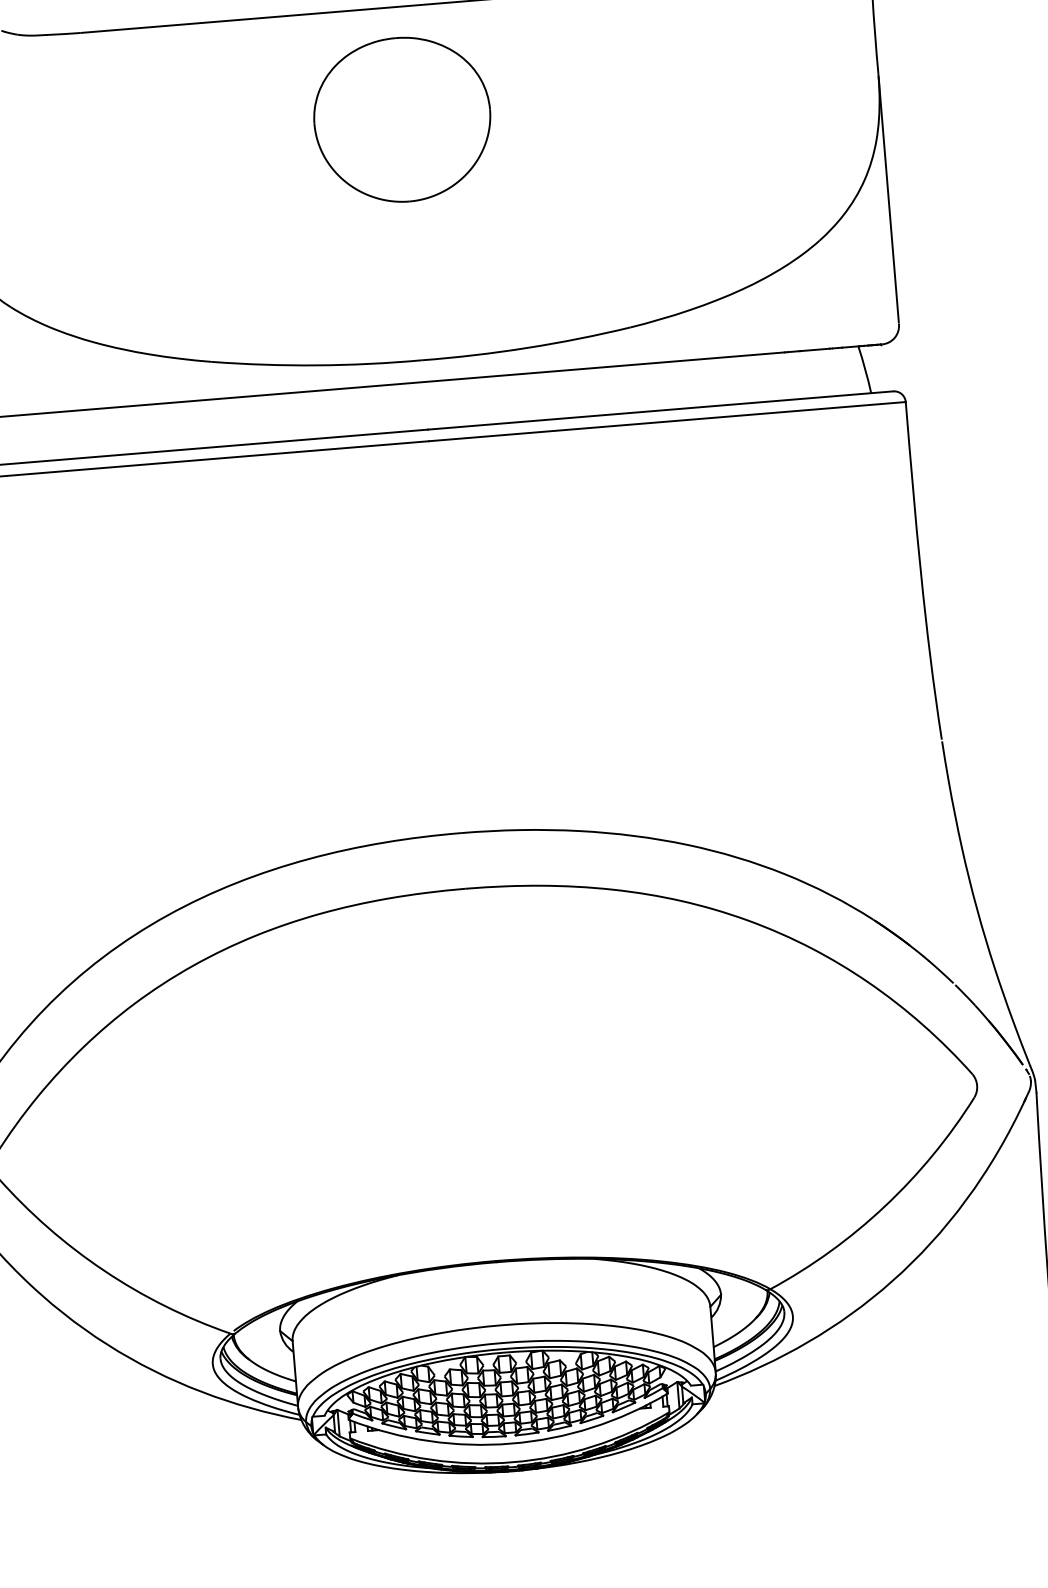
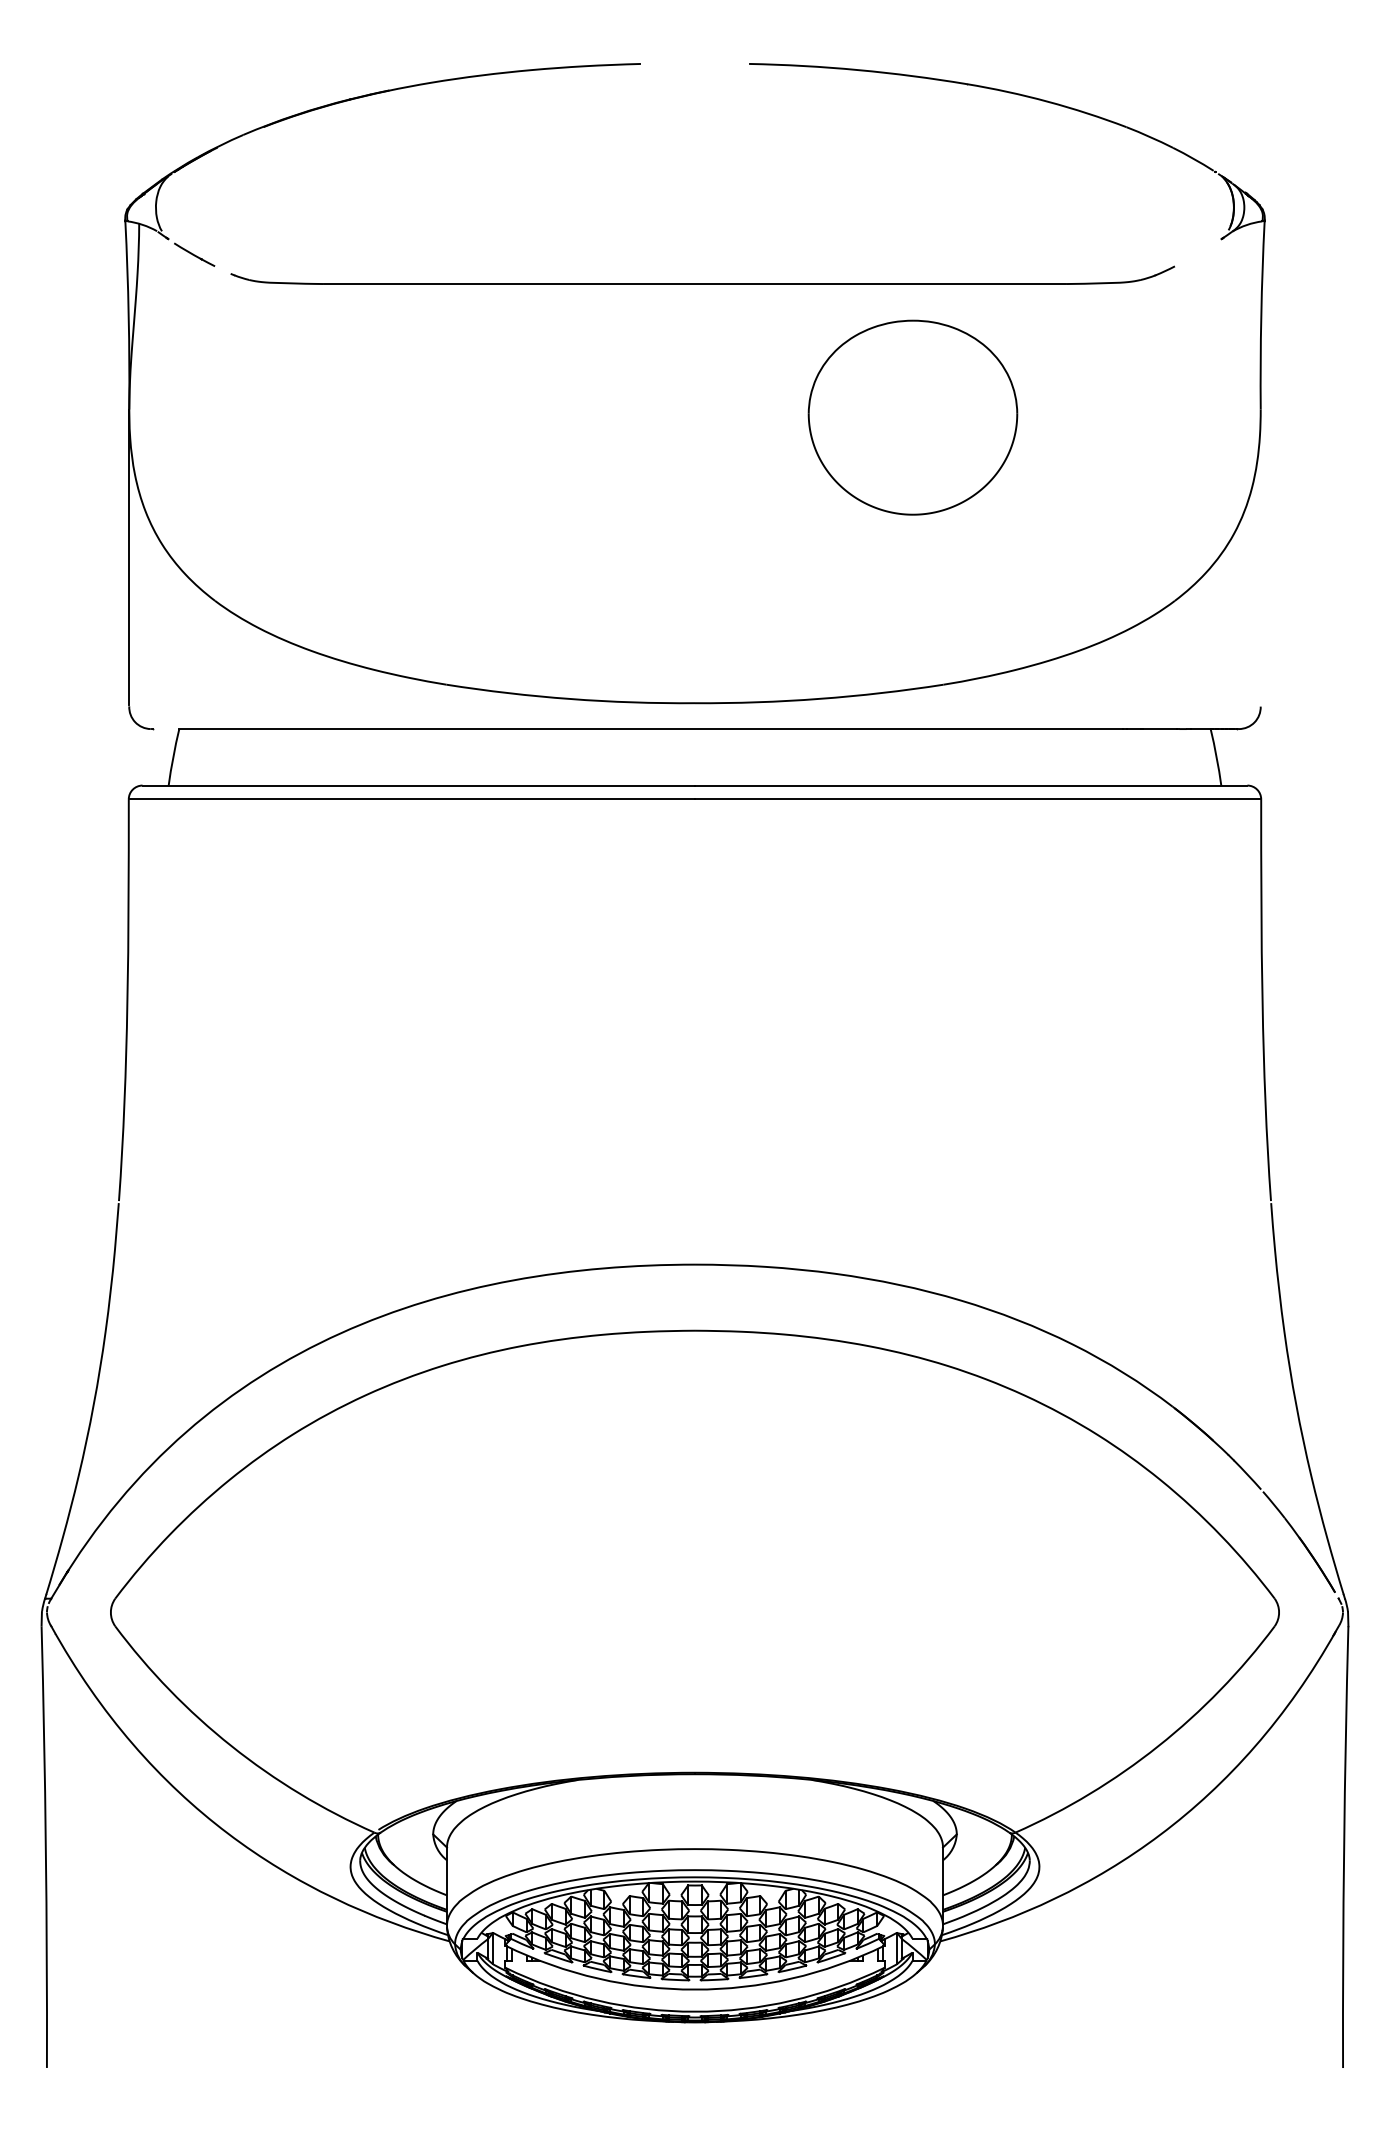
part: (402, 119) -> (912, 417), moved
line: (888, 200) -> (1260, 559), removed

